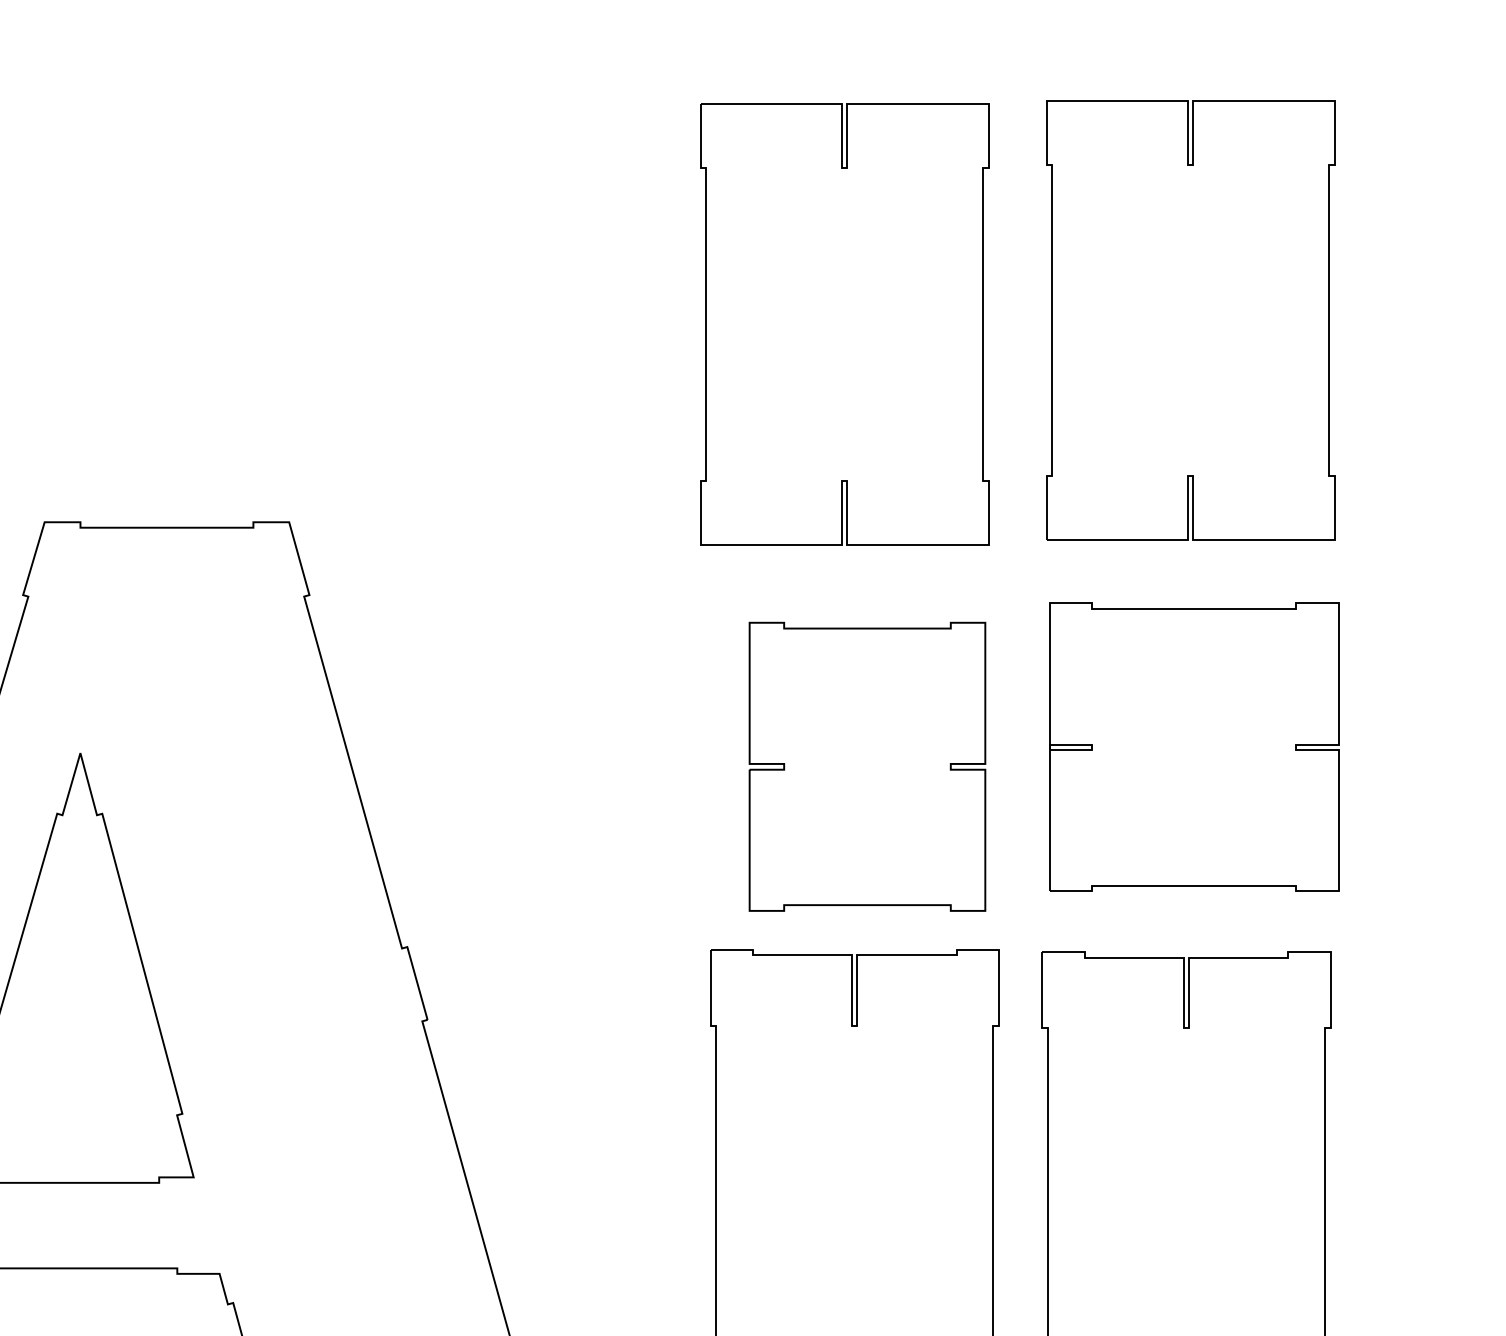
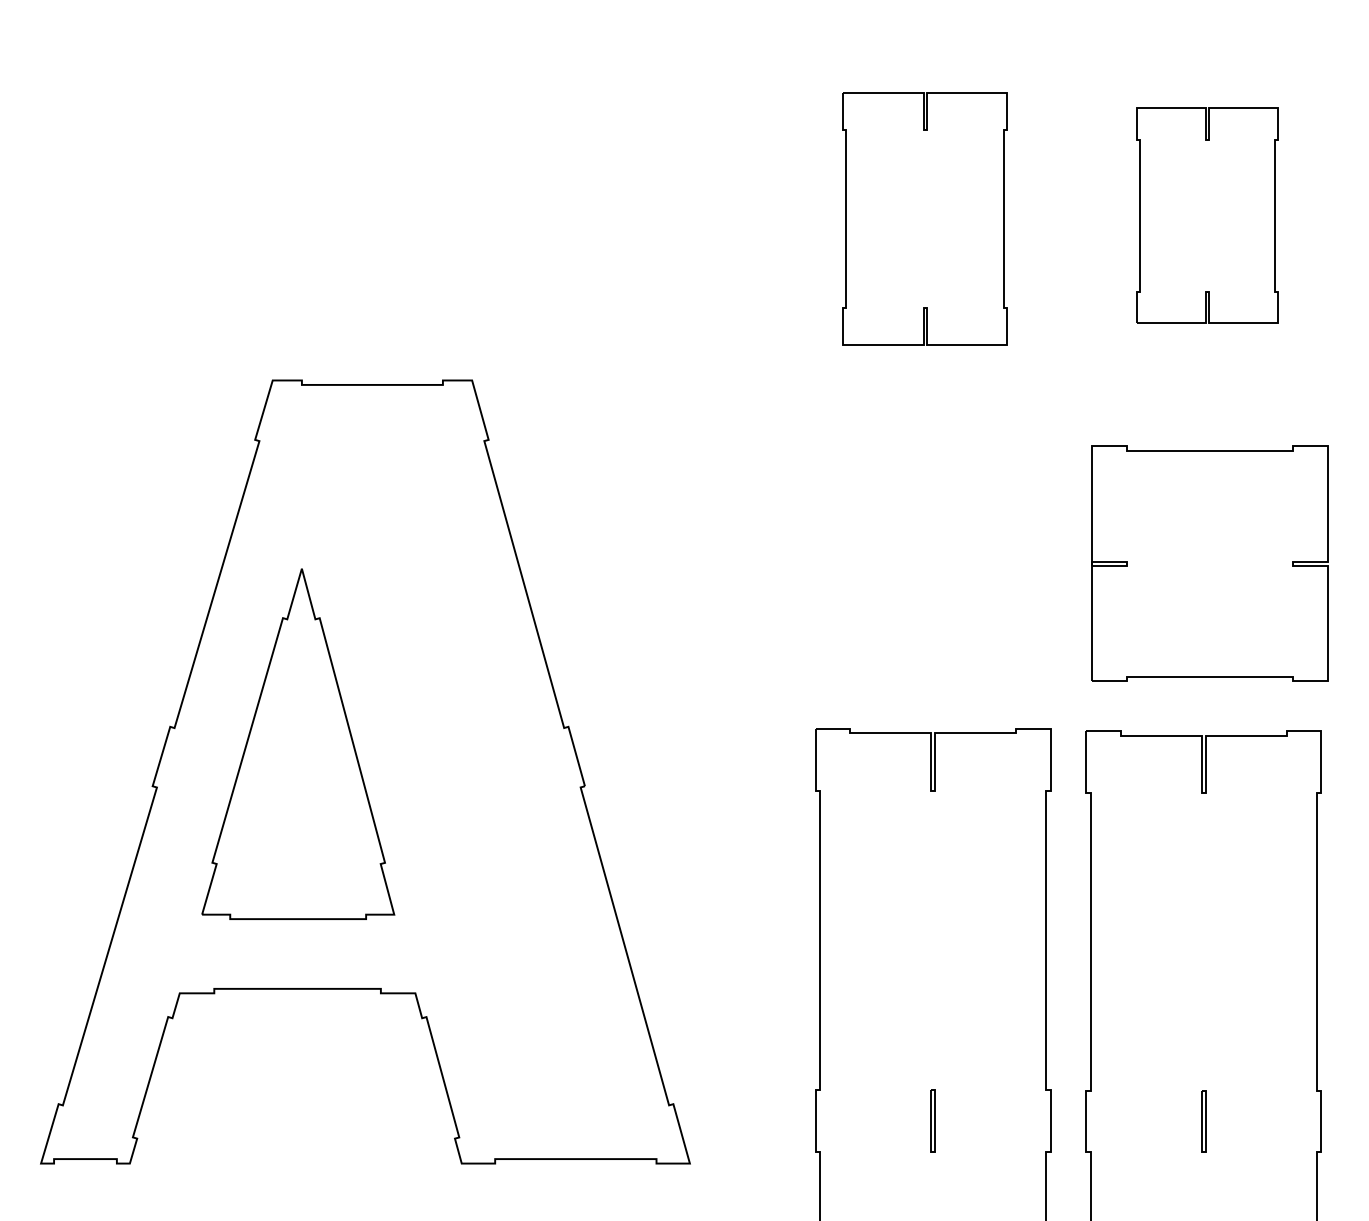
part: (1191, 319) -> (1207, 215), size x0.6
part: (845, 323) -> (925, 218), size x0.7
part: (867, 766) -> (943, 579), removed

